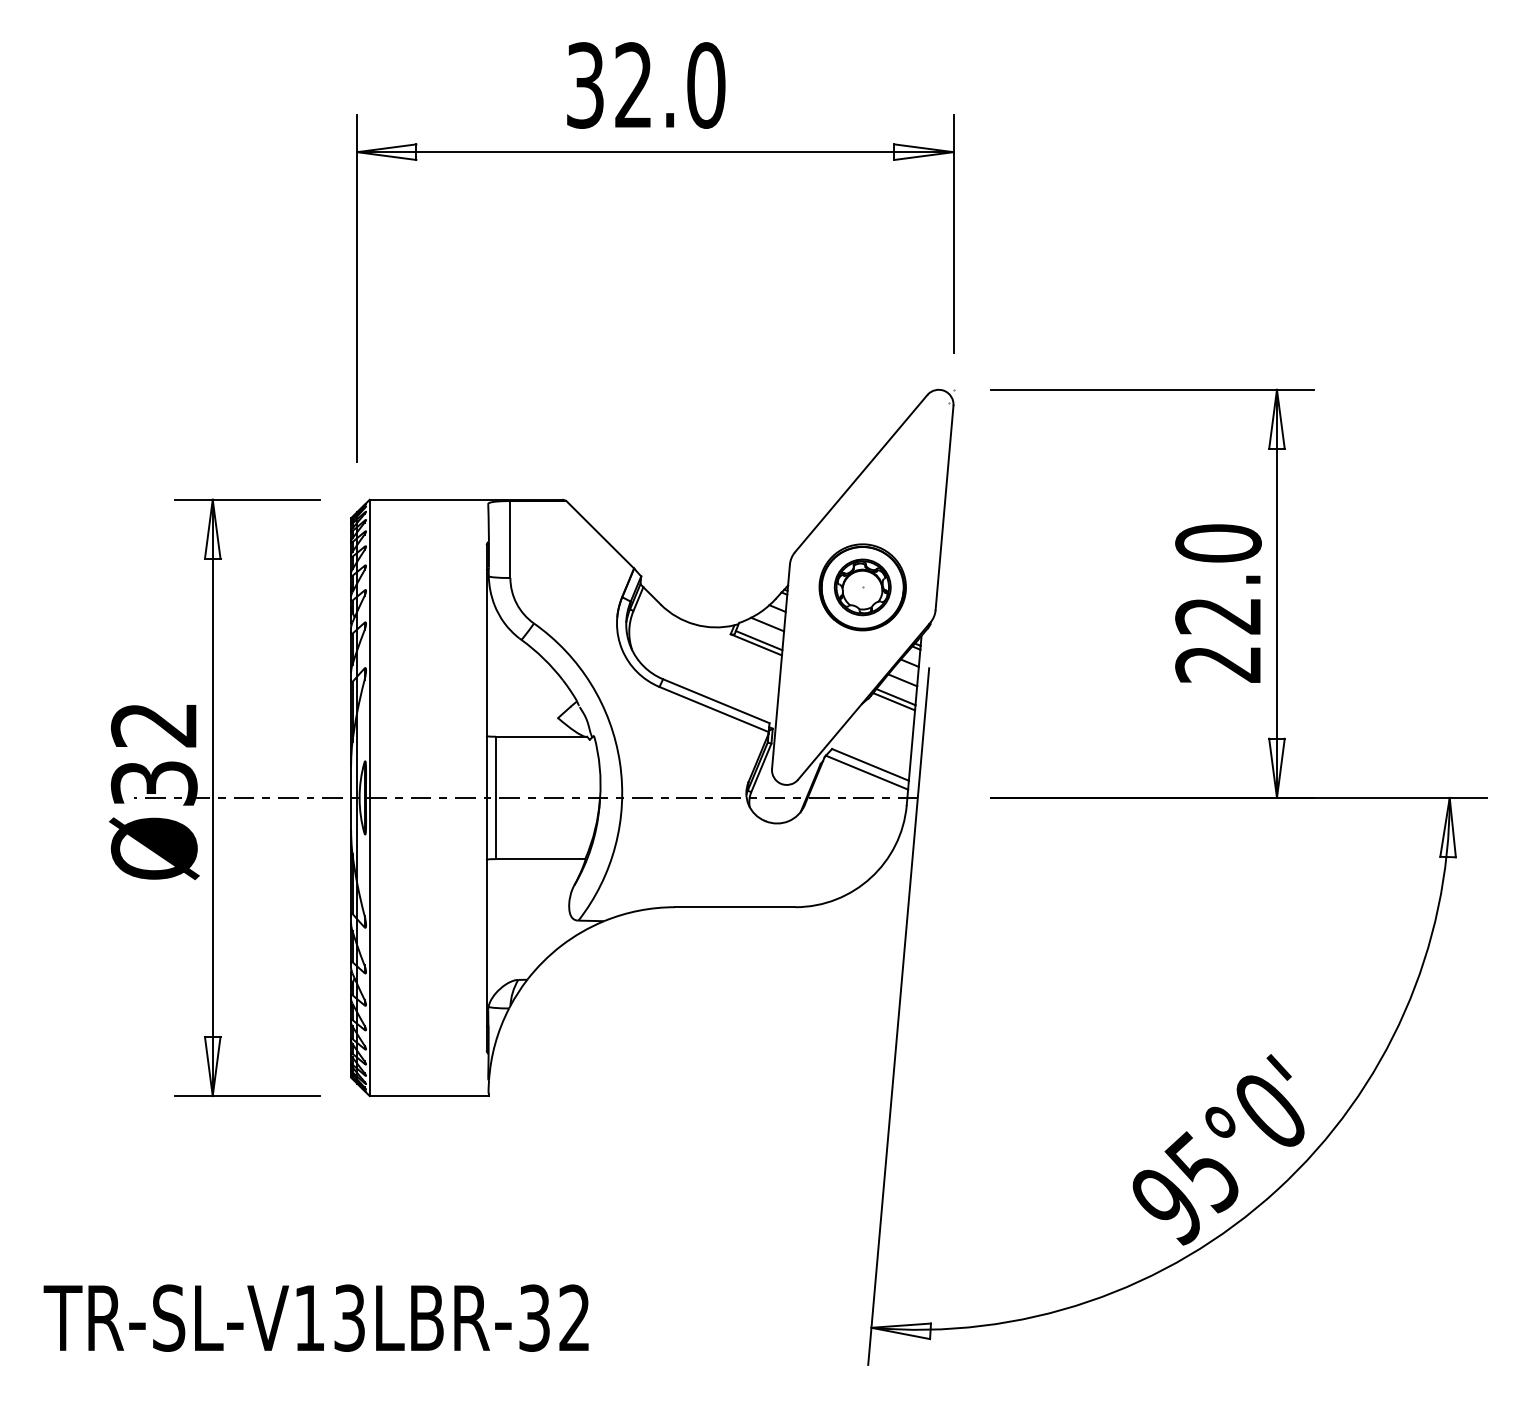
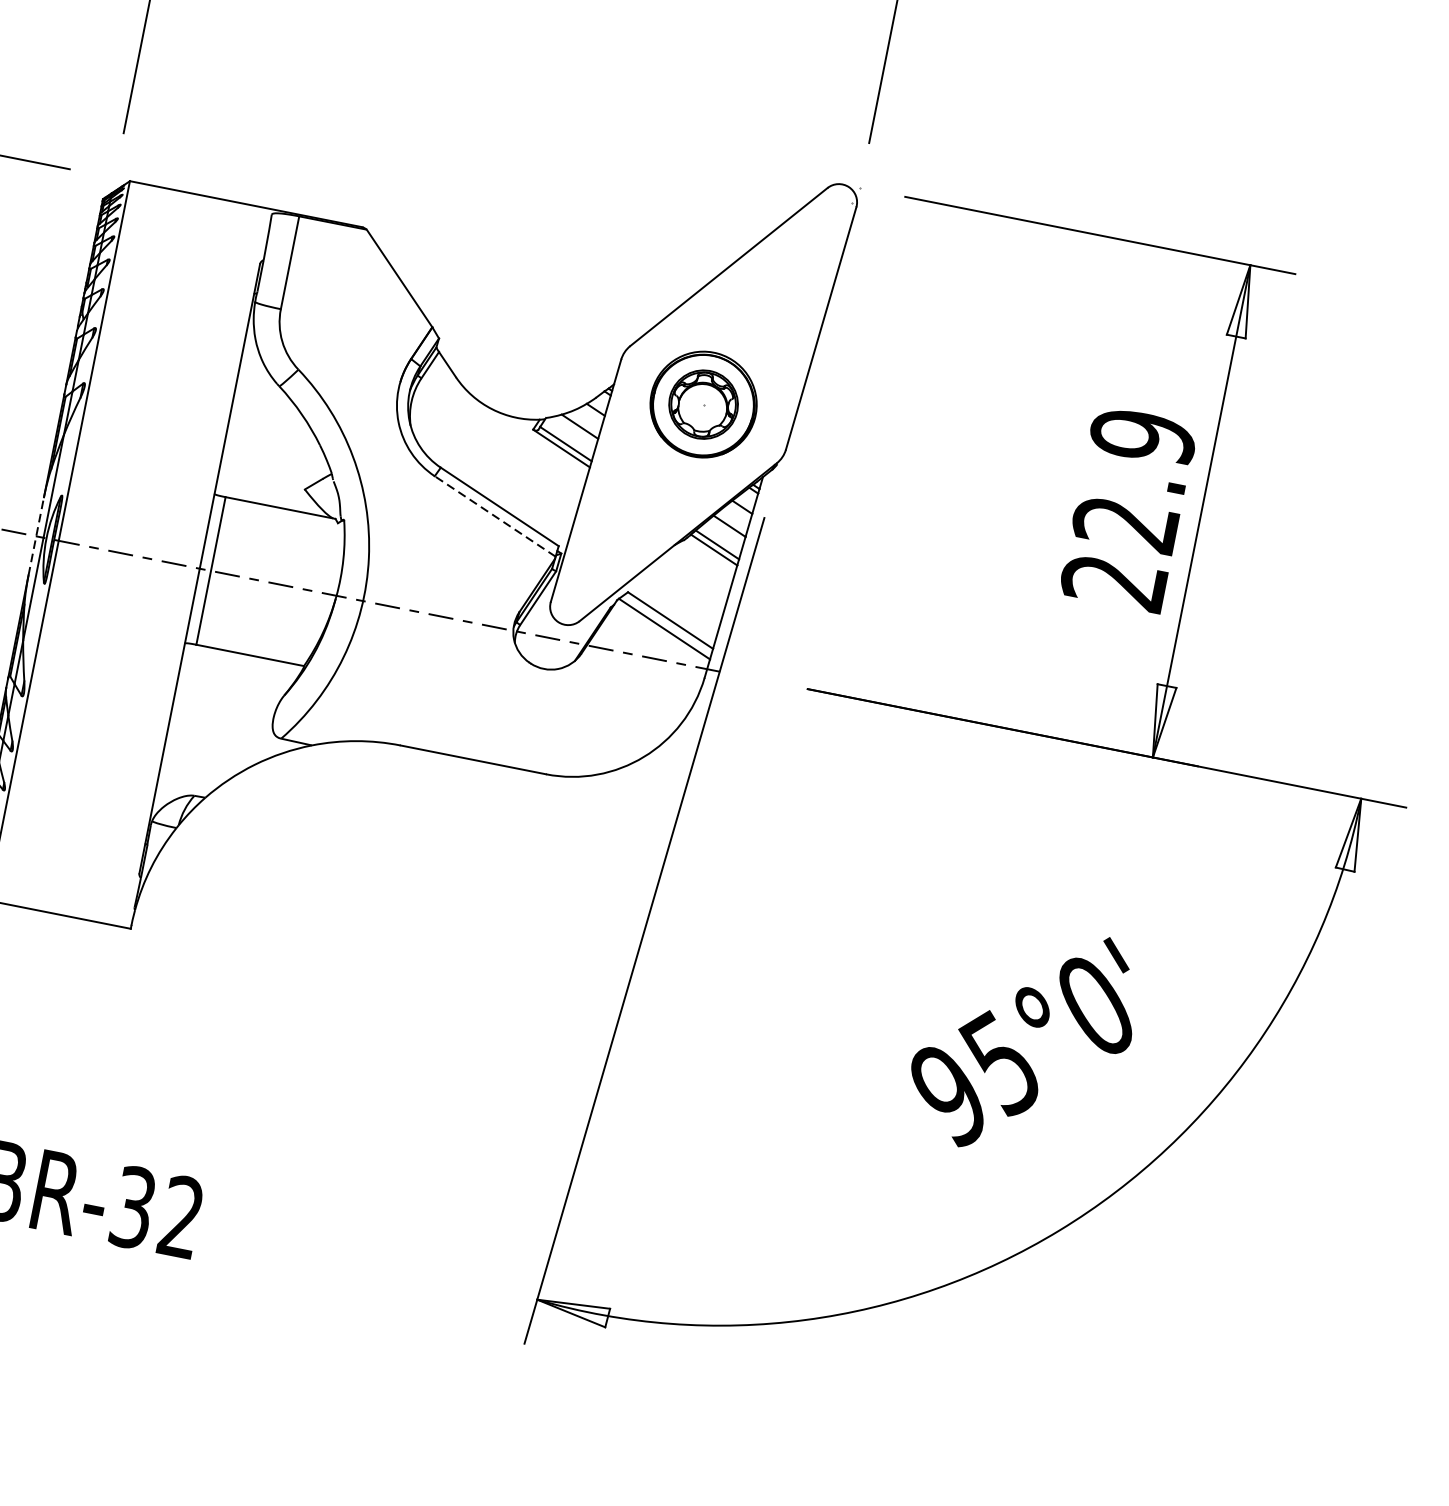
text: (1218, 543) -> (1143, 436), 22.0 -> 22.9
line: (713, 709) -> (494, 516), solid -> dashed
line: (351, 797) -> (36, 535), solid -> dashed
text: (1218, 1149) -> (1023, 1039), moved

